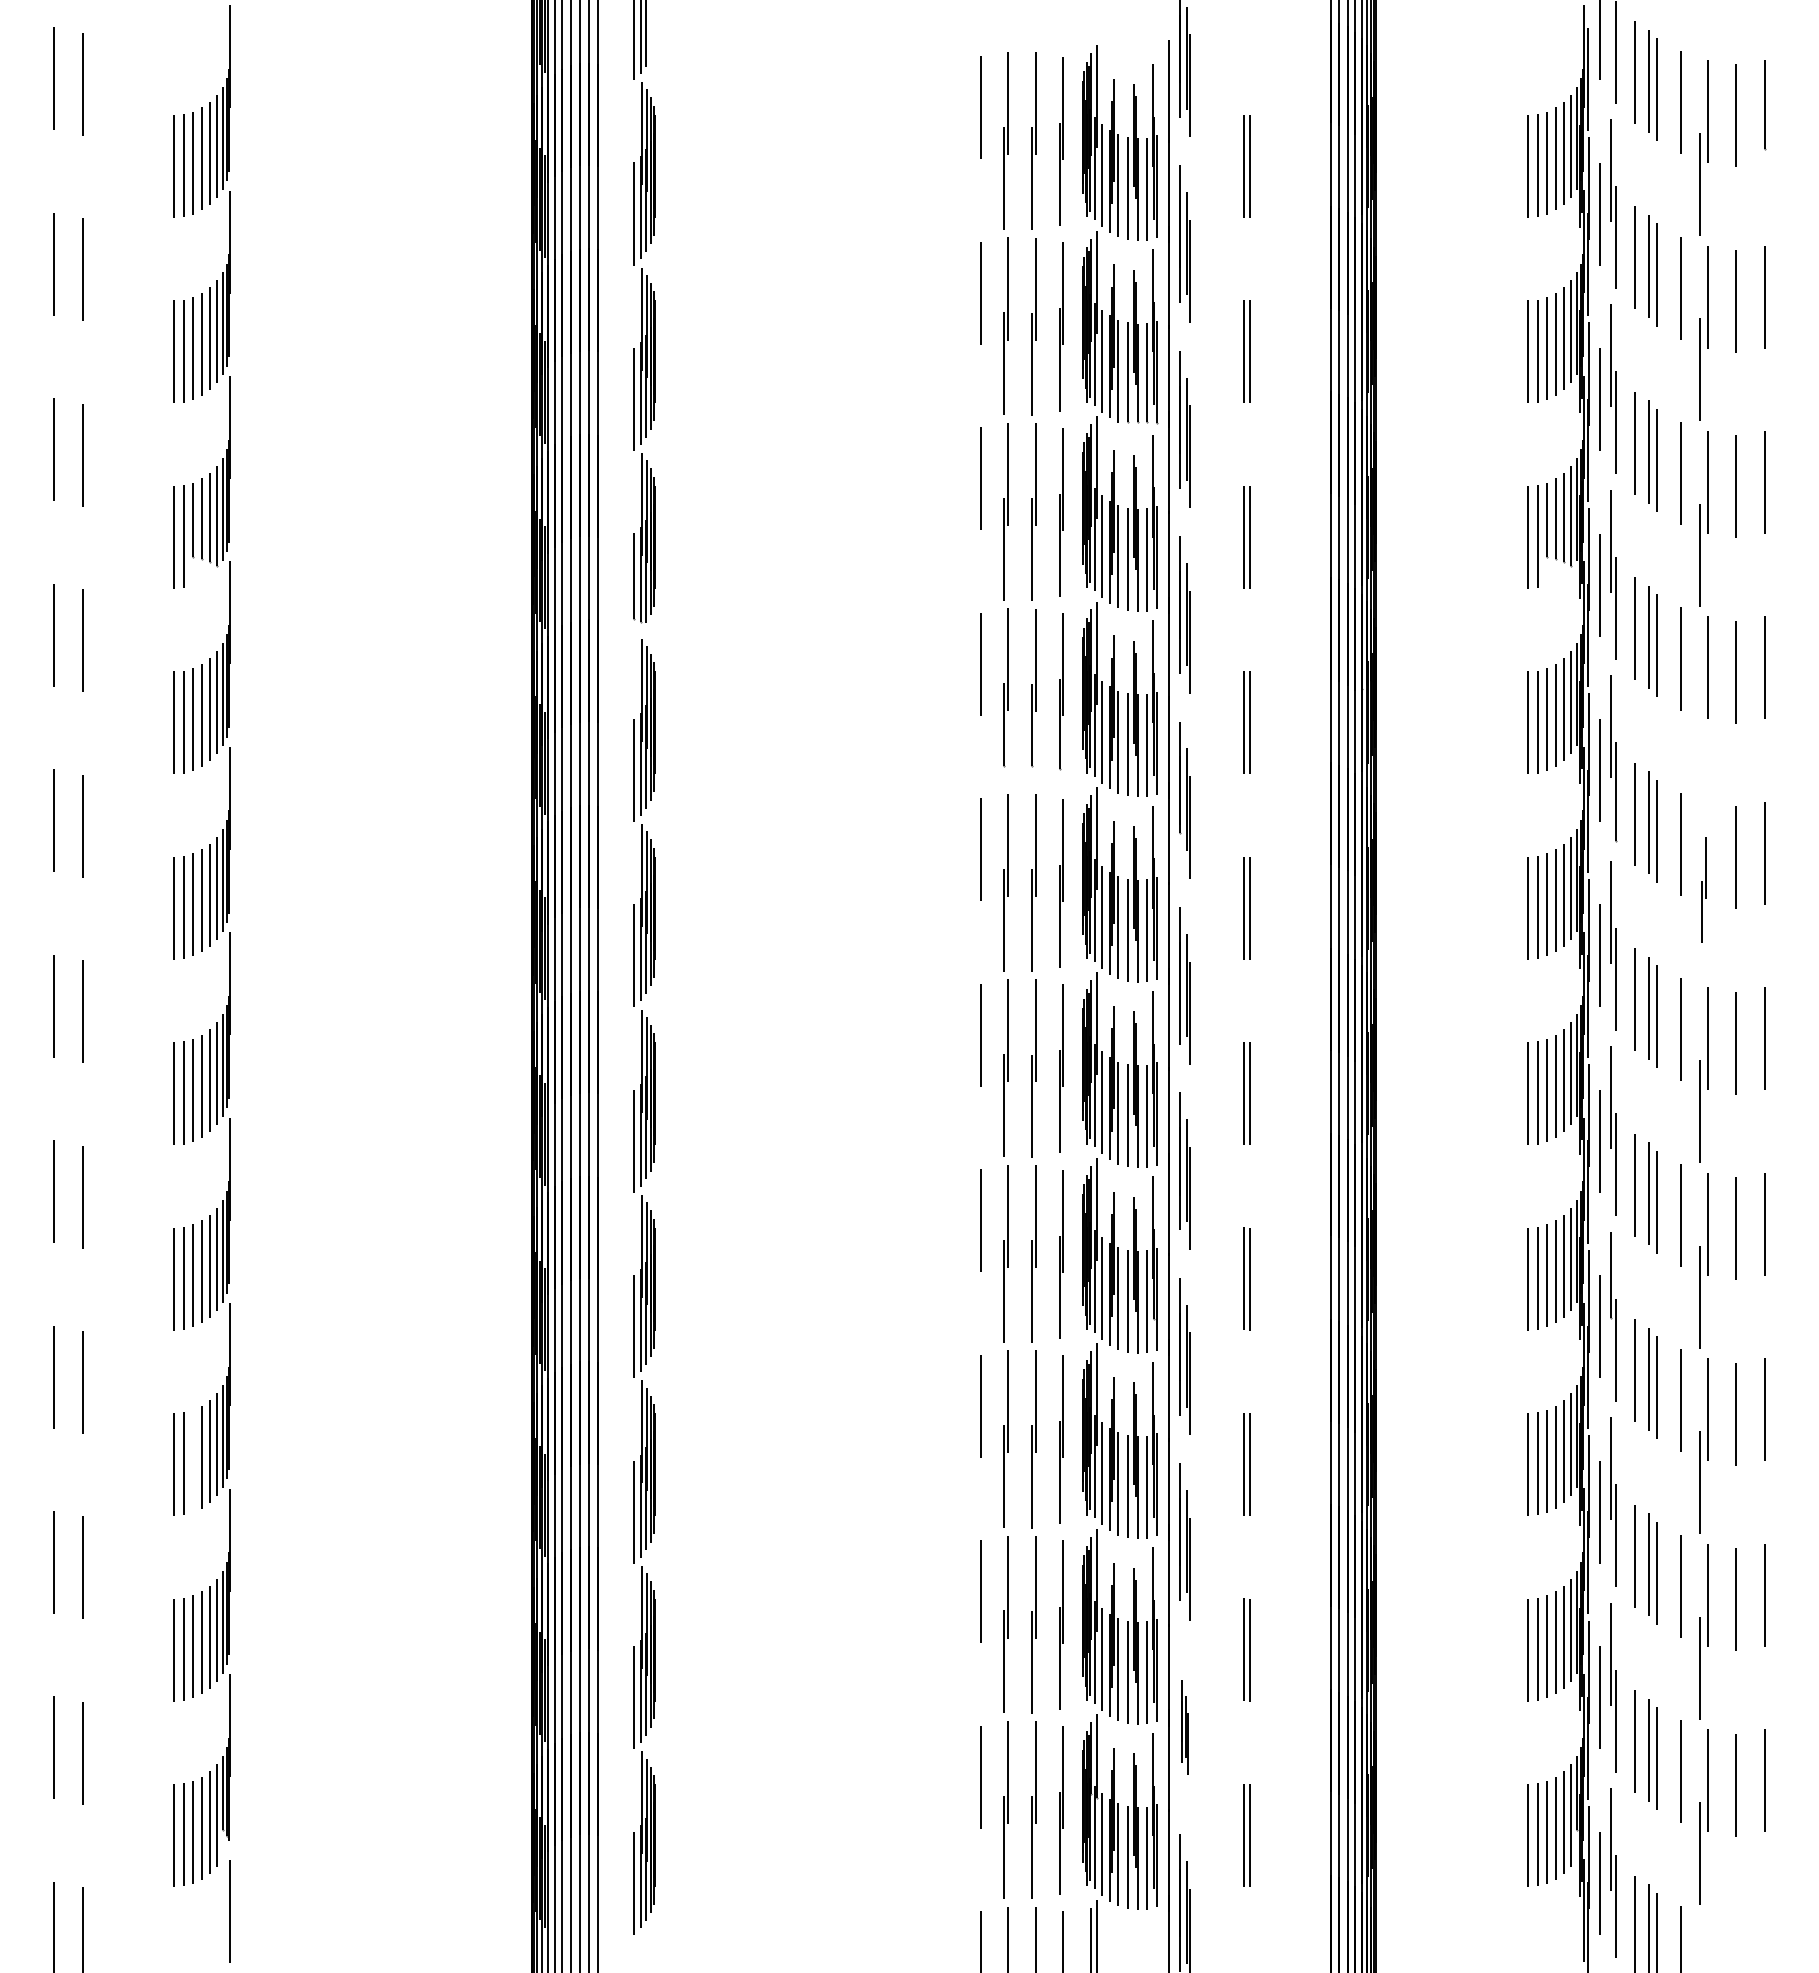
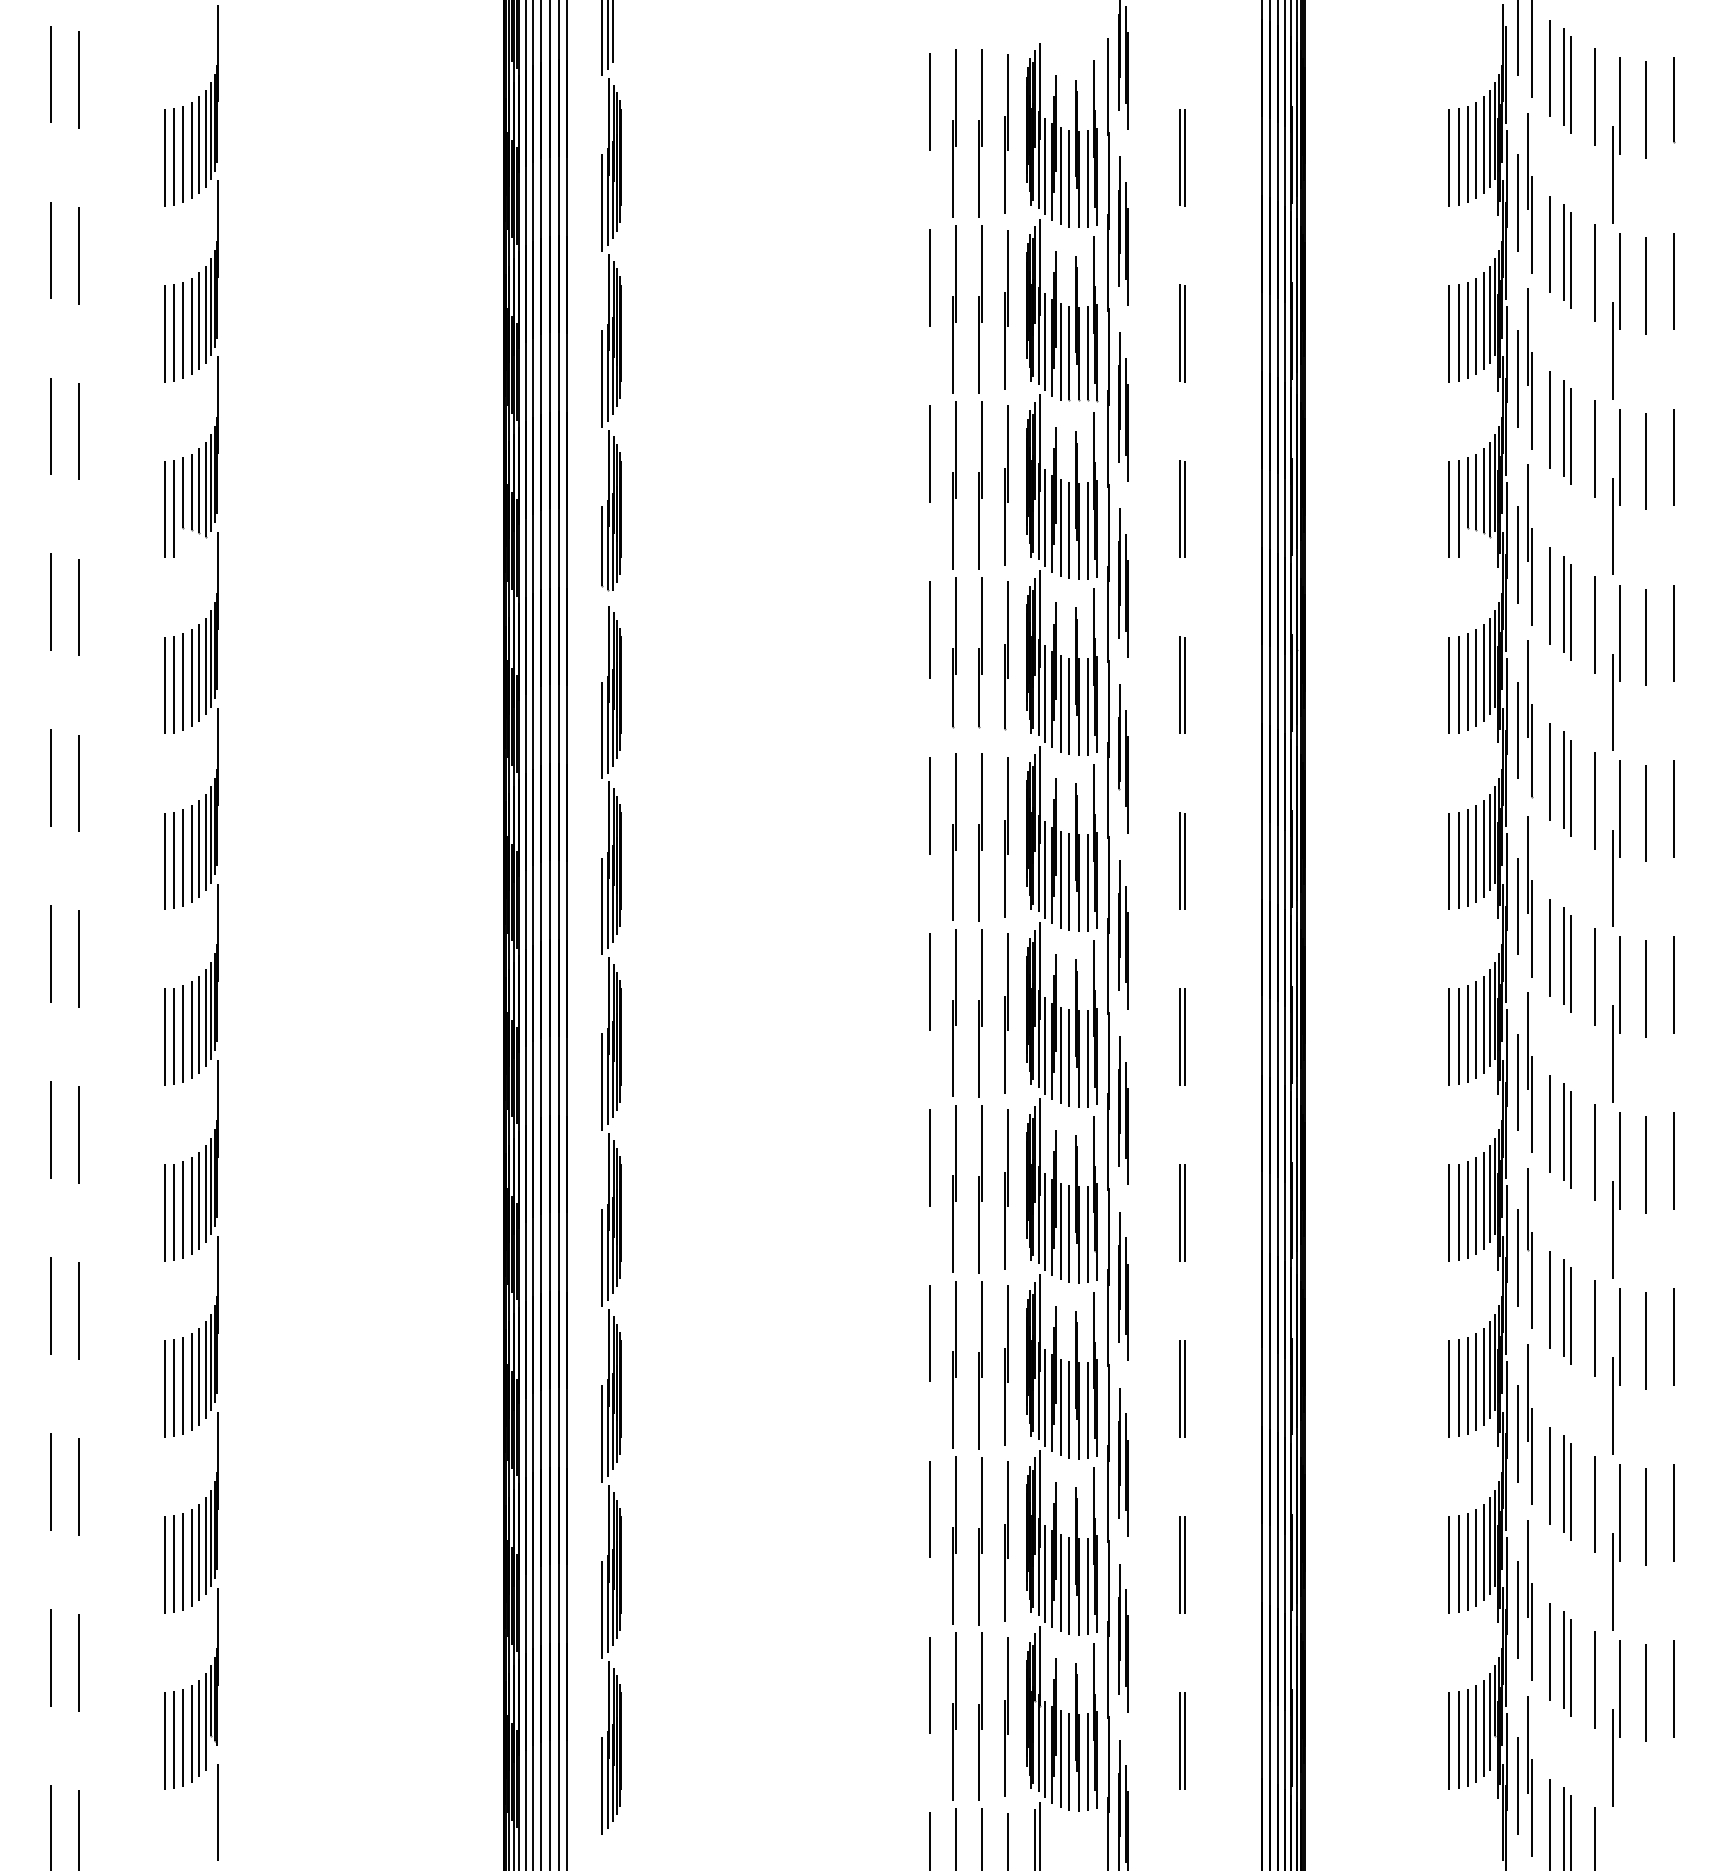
line: (1700, 740) -> (1612, 702), added
part: (1703, 889) -> (1615, 843), size x1.67
line: (193, 1460) -> (183, 1385), added
part: (1184, 1727) -> (1123, 1638), size x1.67

